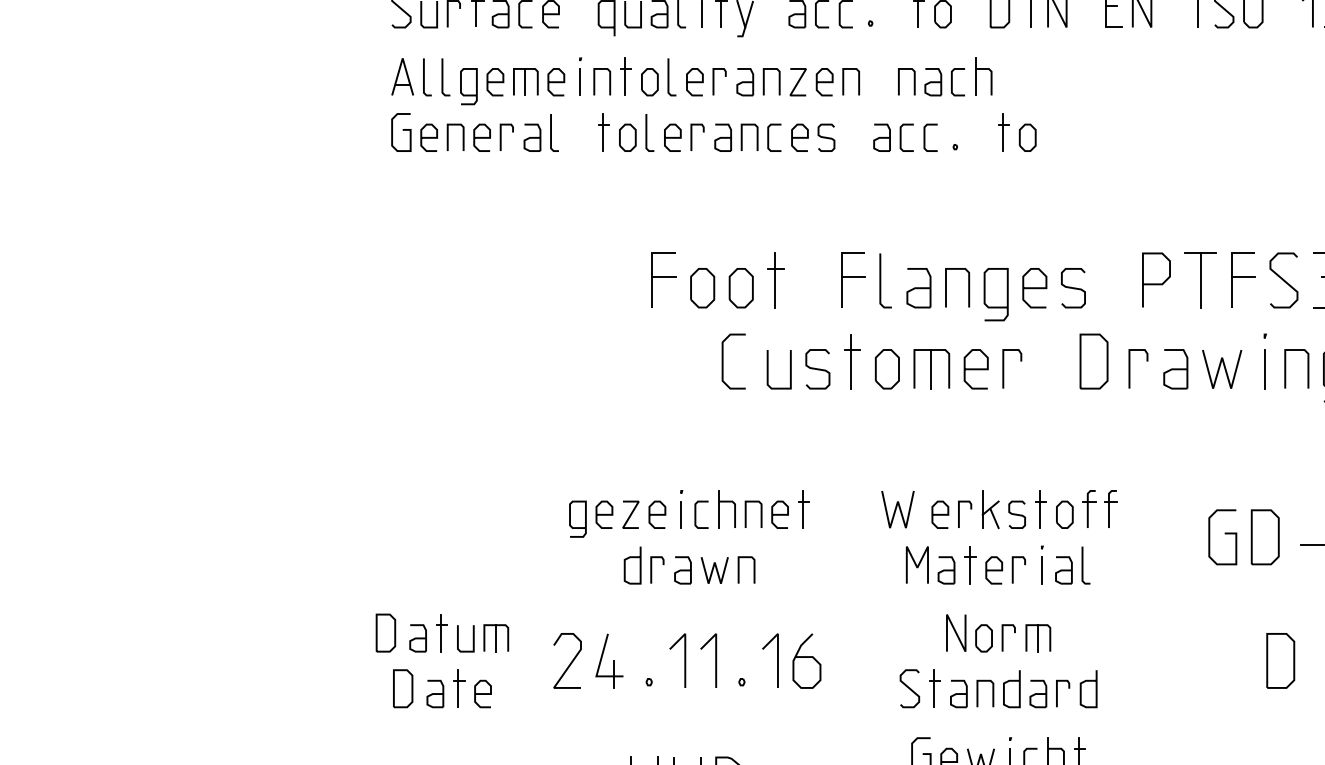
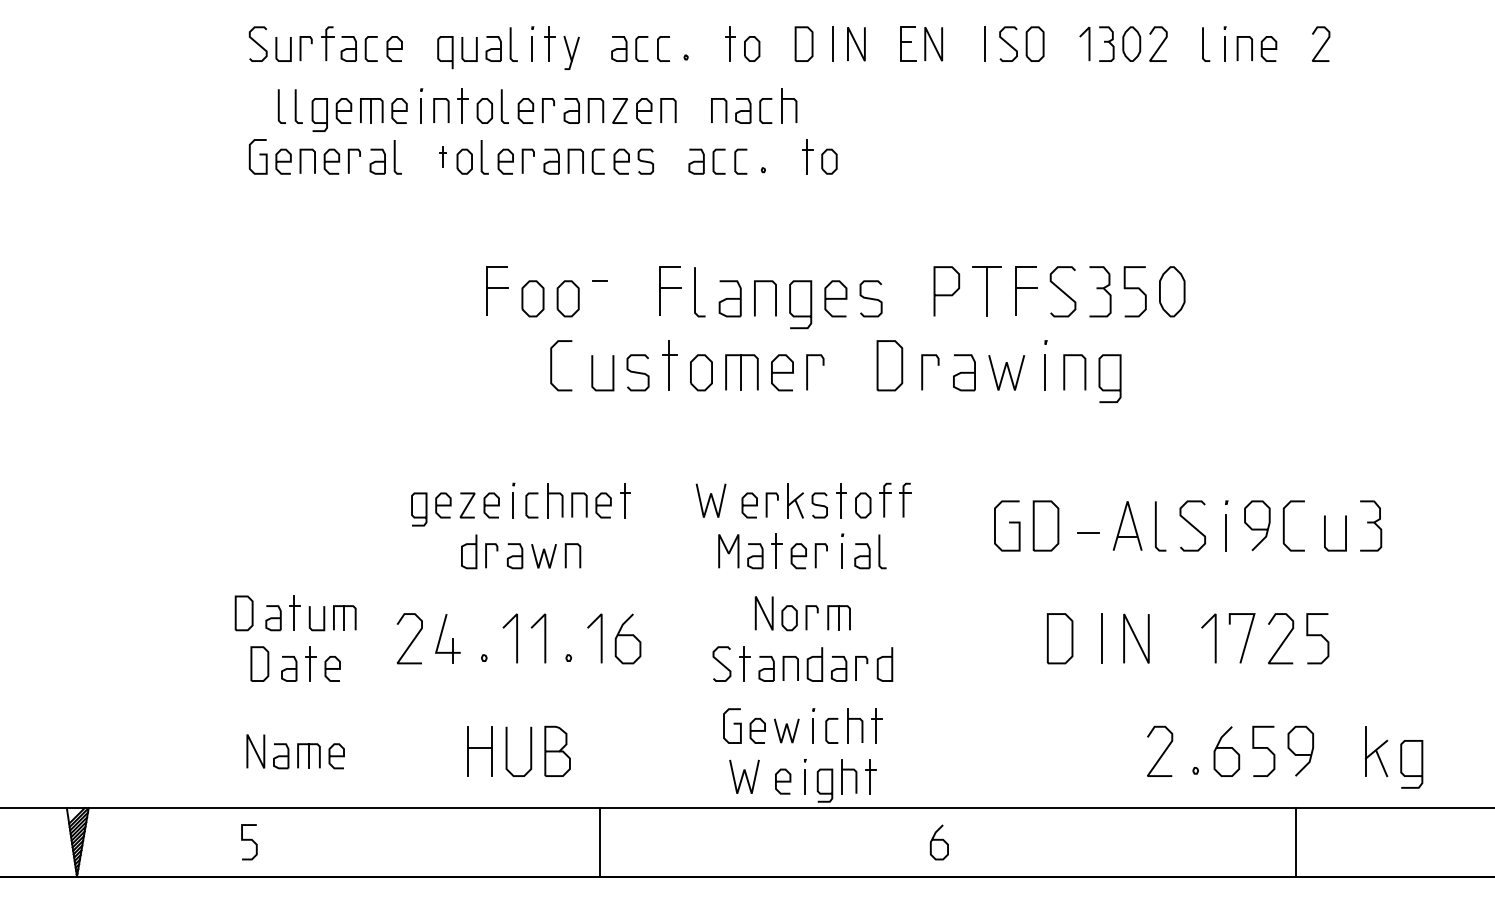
part: (402, 77) -> (259, 106), removed
part: (603, 132) -> (442, 156), size x0.6
line: (774, 280) -> (598, 291), removed

